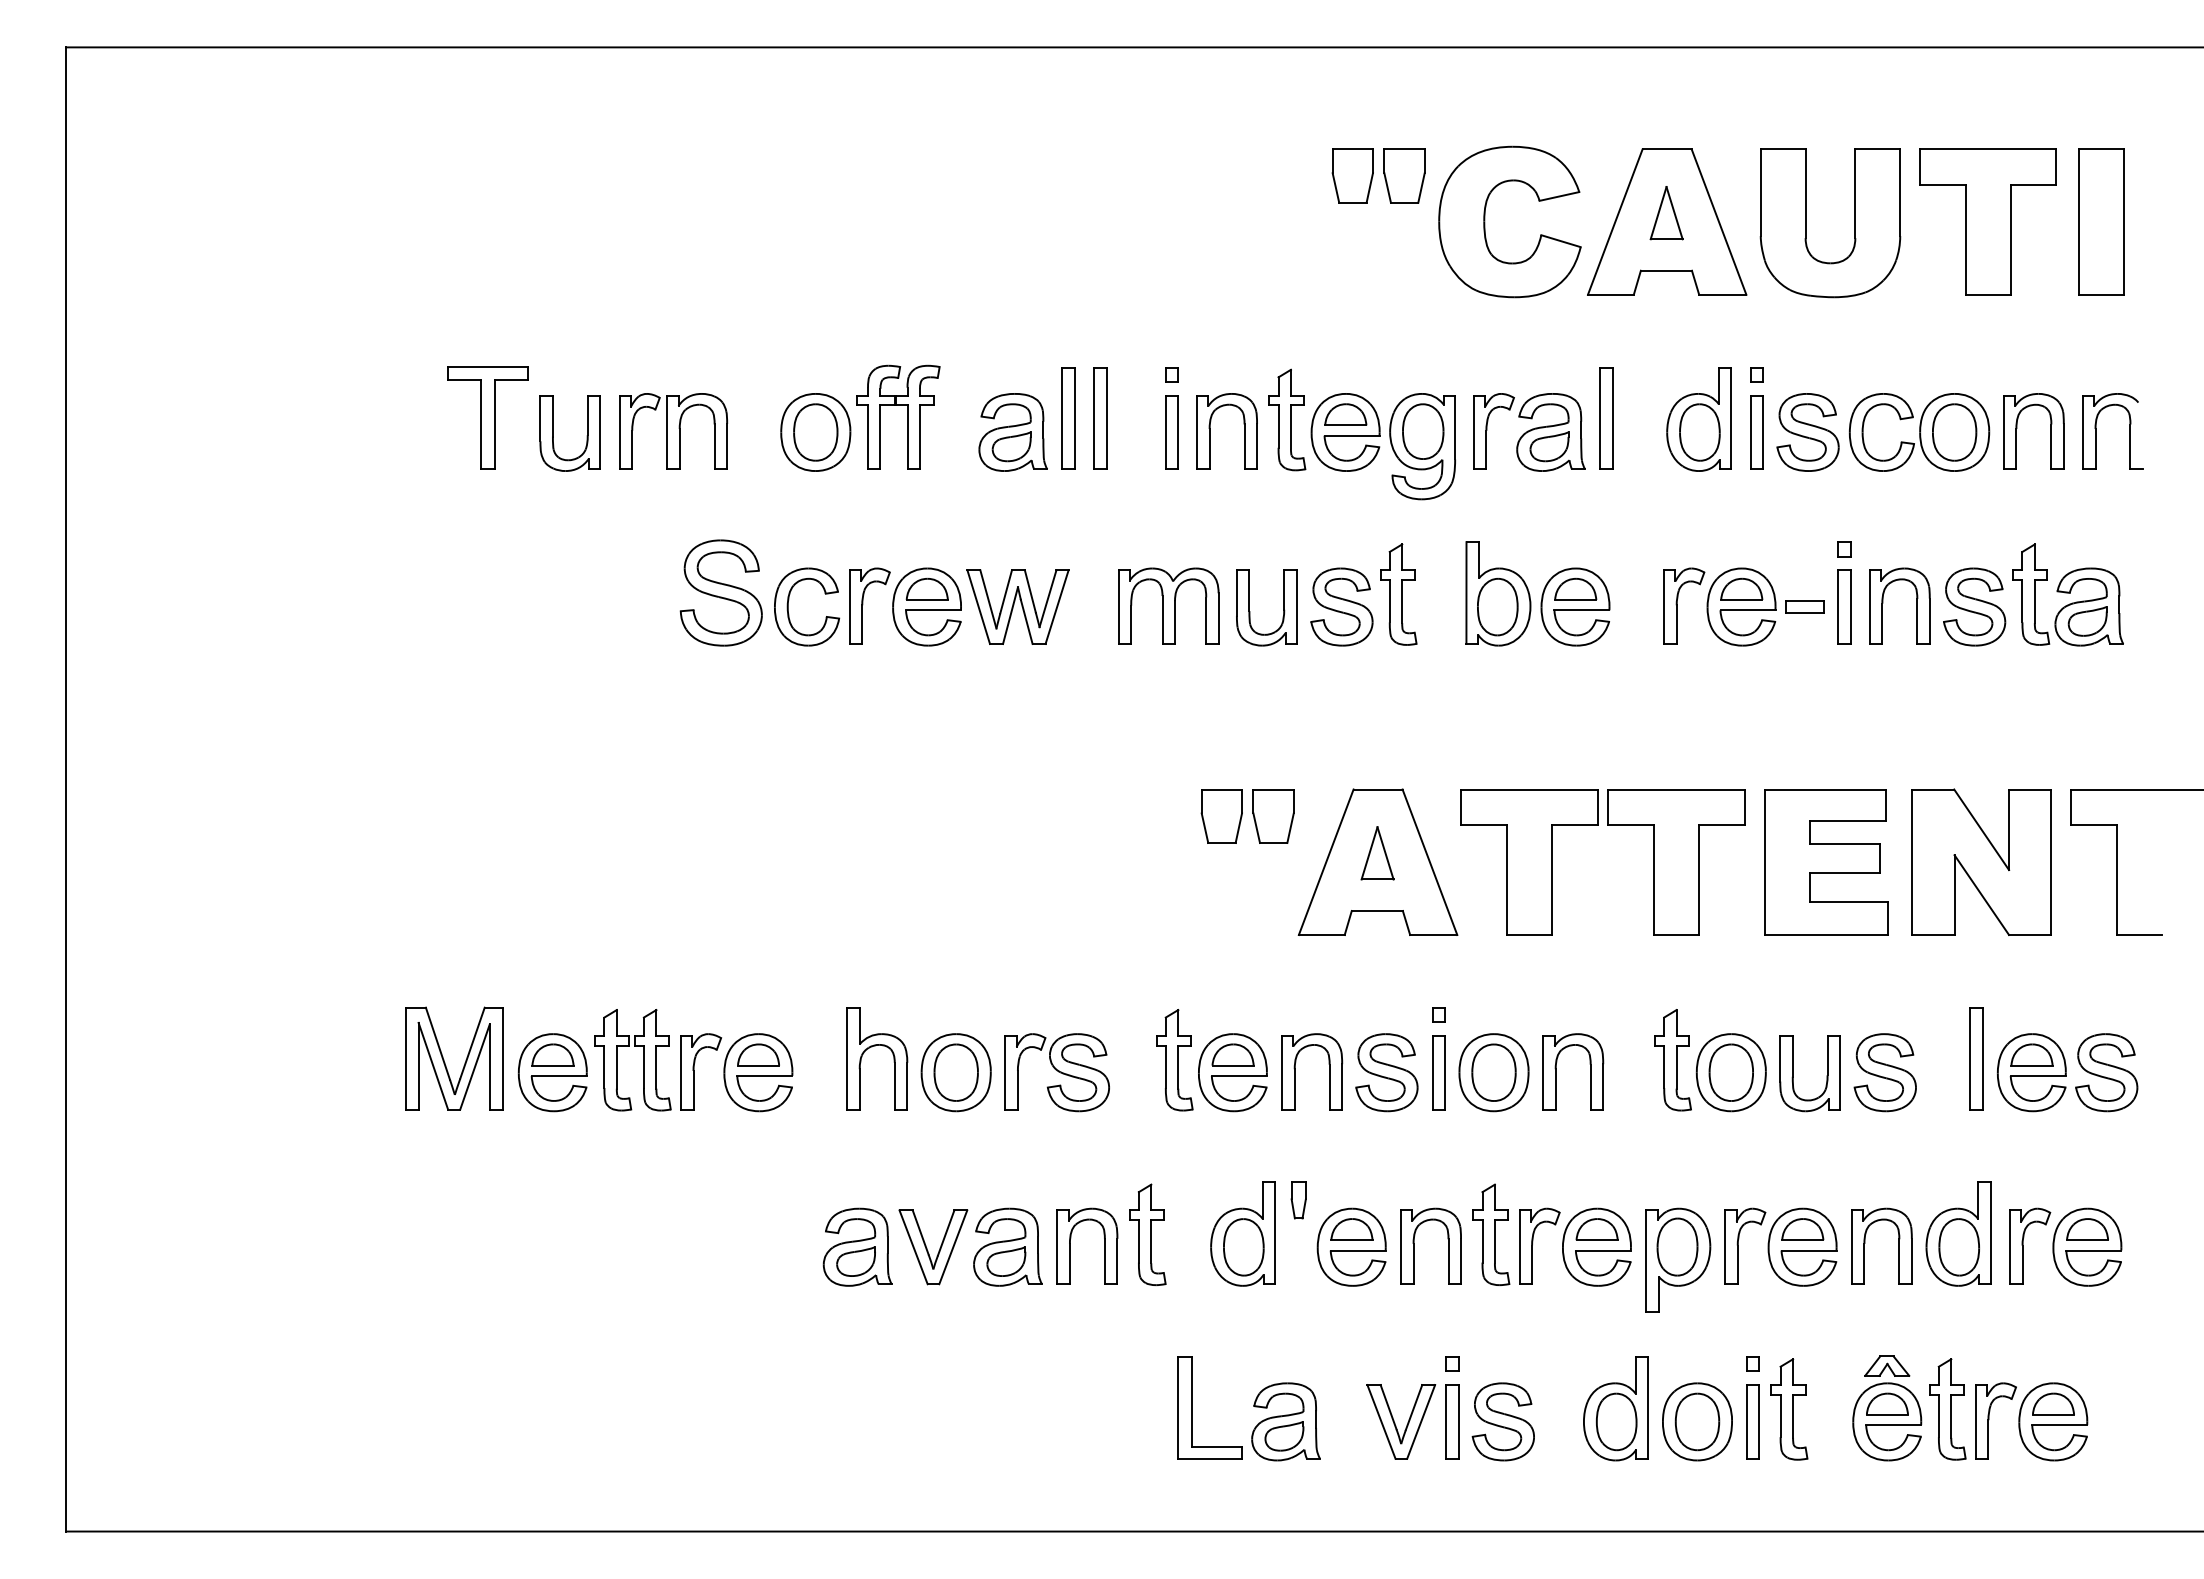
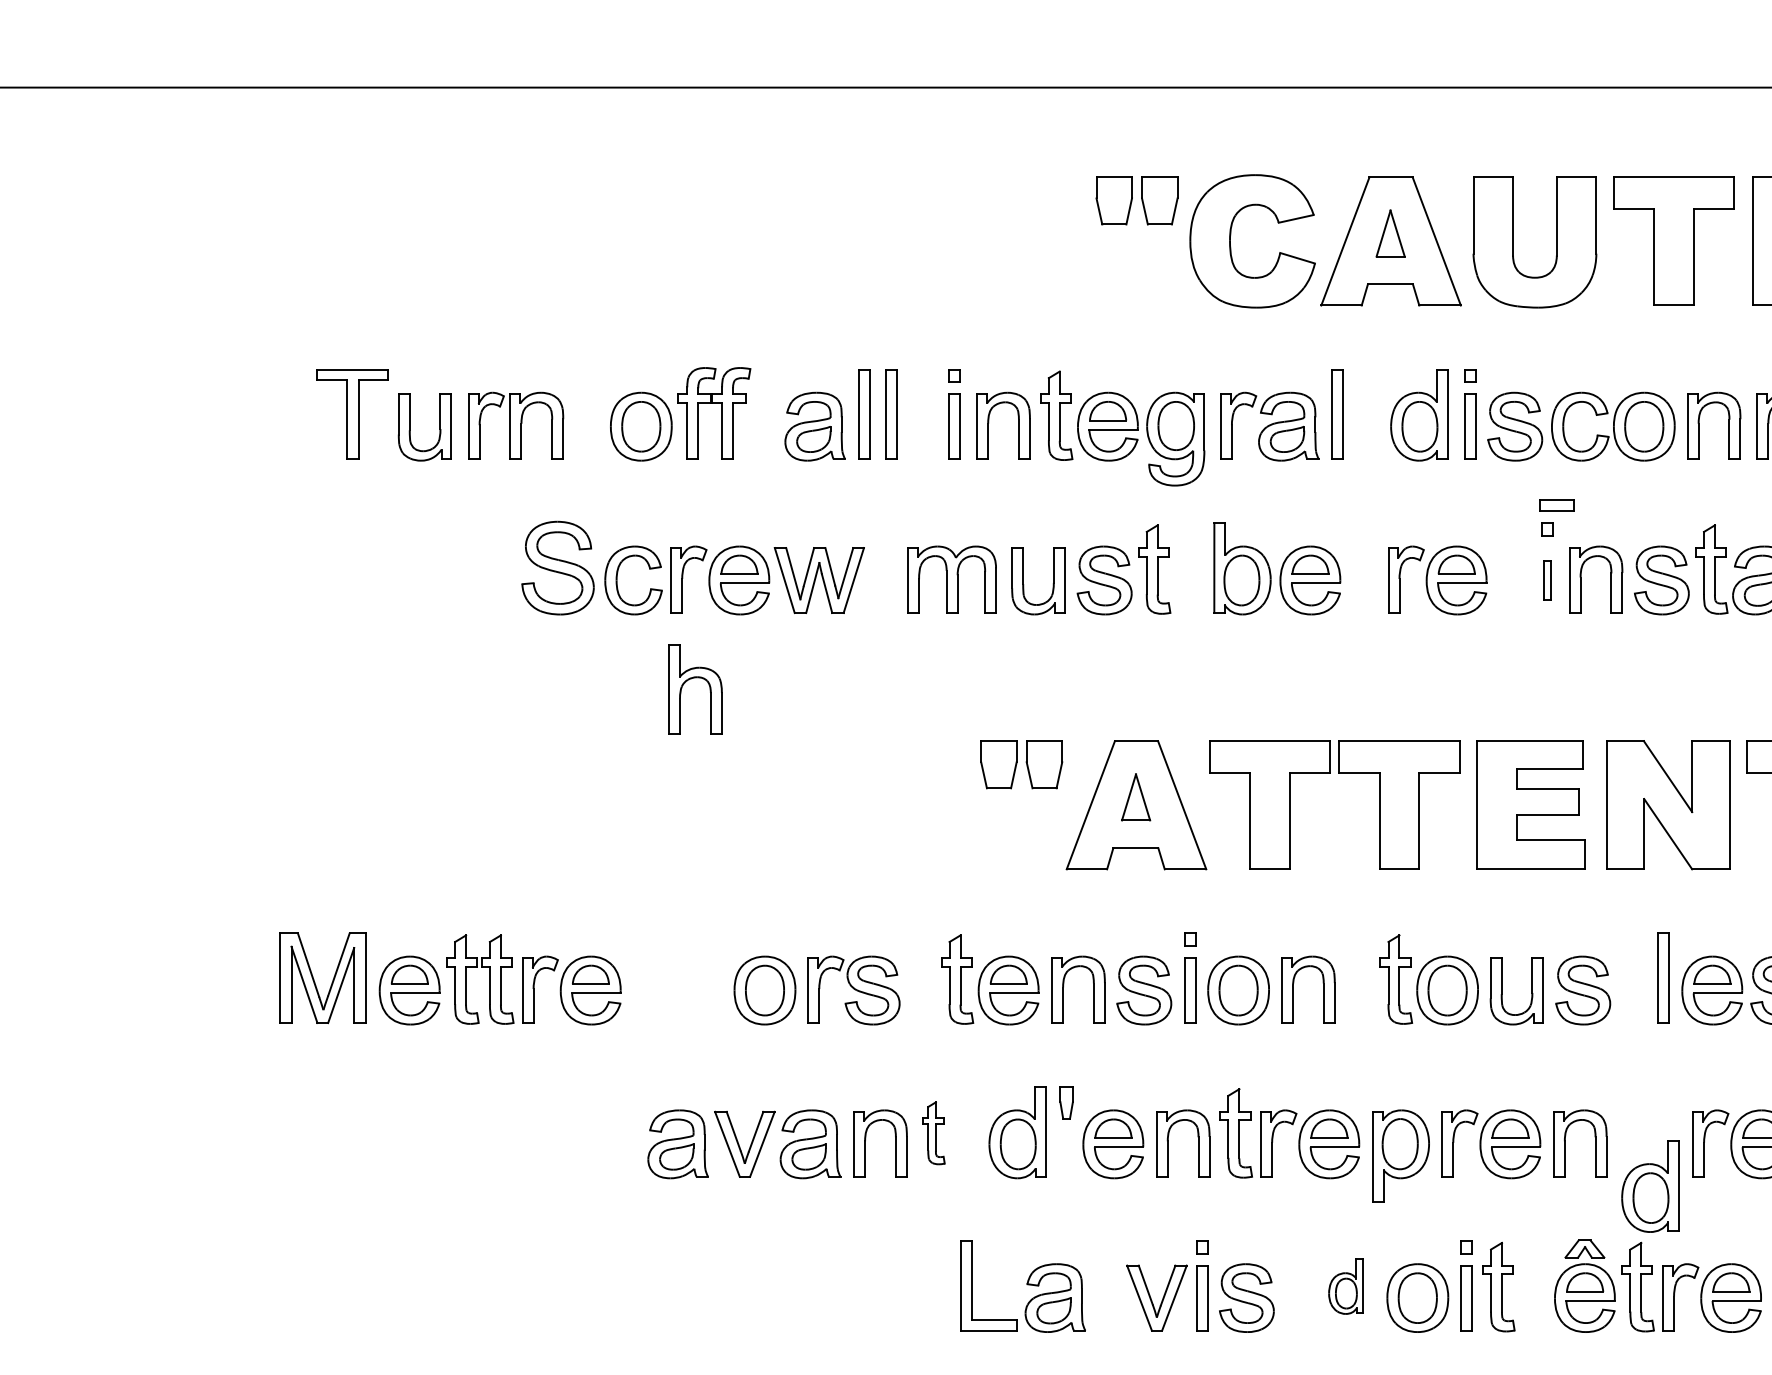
part: (1804, 606) -> (1556, 505), moved
part: (1844, 606) -> (1547, 580), size x0.6
part: (872, 1047) -> (691, 679), moved
part: (1958, 1233) -> (1650, 1185), moved
part: (1147, 1234) -> (933, 1133), size x0.7
part: (1615, 1408) -> (1345, 1286), size x0.6

